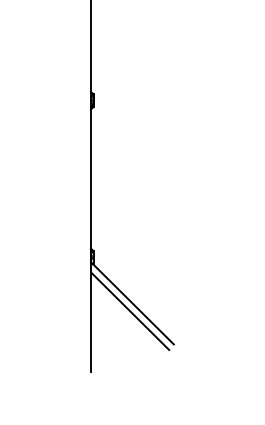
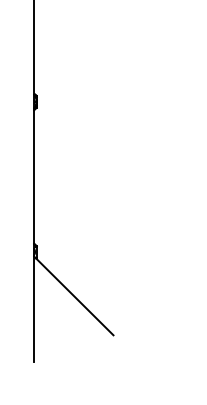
line: (130, 311) -> (71, 303), removed

